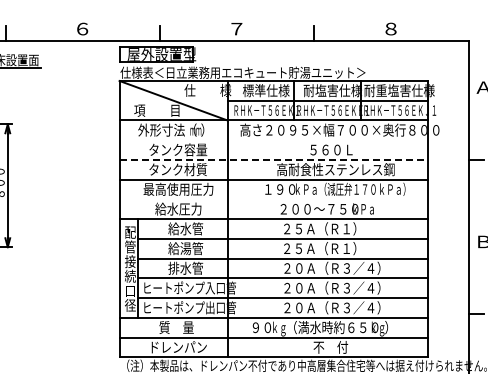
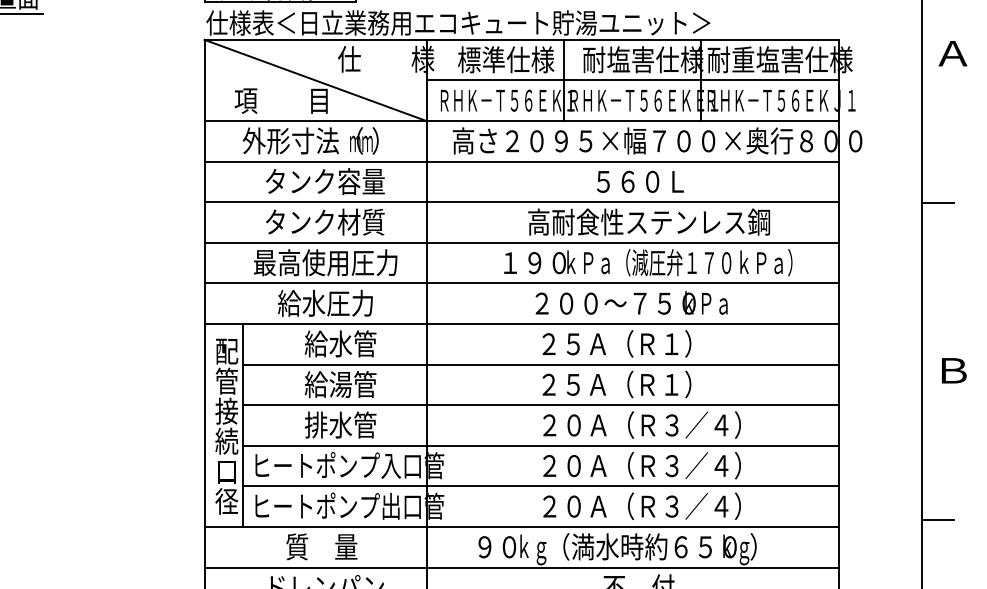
line: (273, 140) -> (521, 162), added
line: (274, 159) -> (523, 201), dashed -> solid
line: (273, 199) -> (521, 283), added

